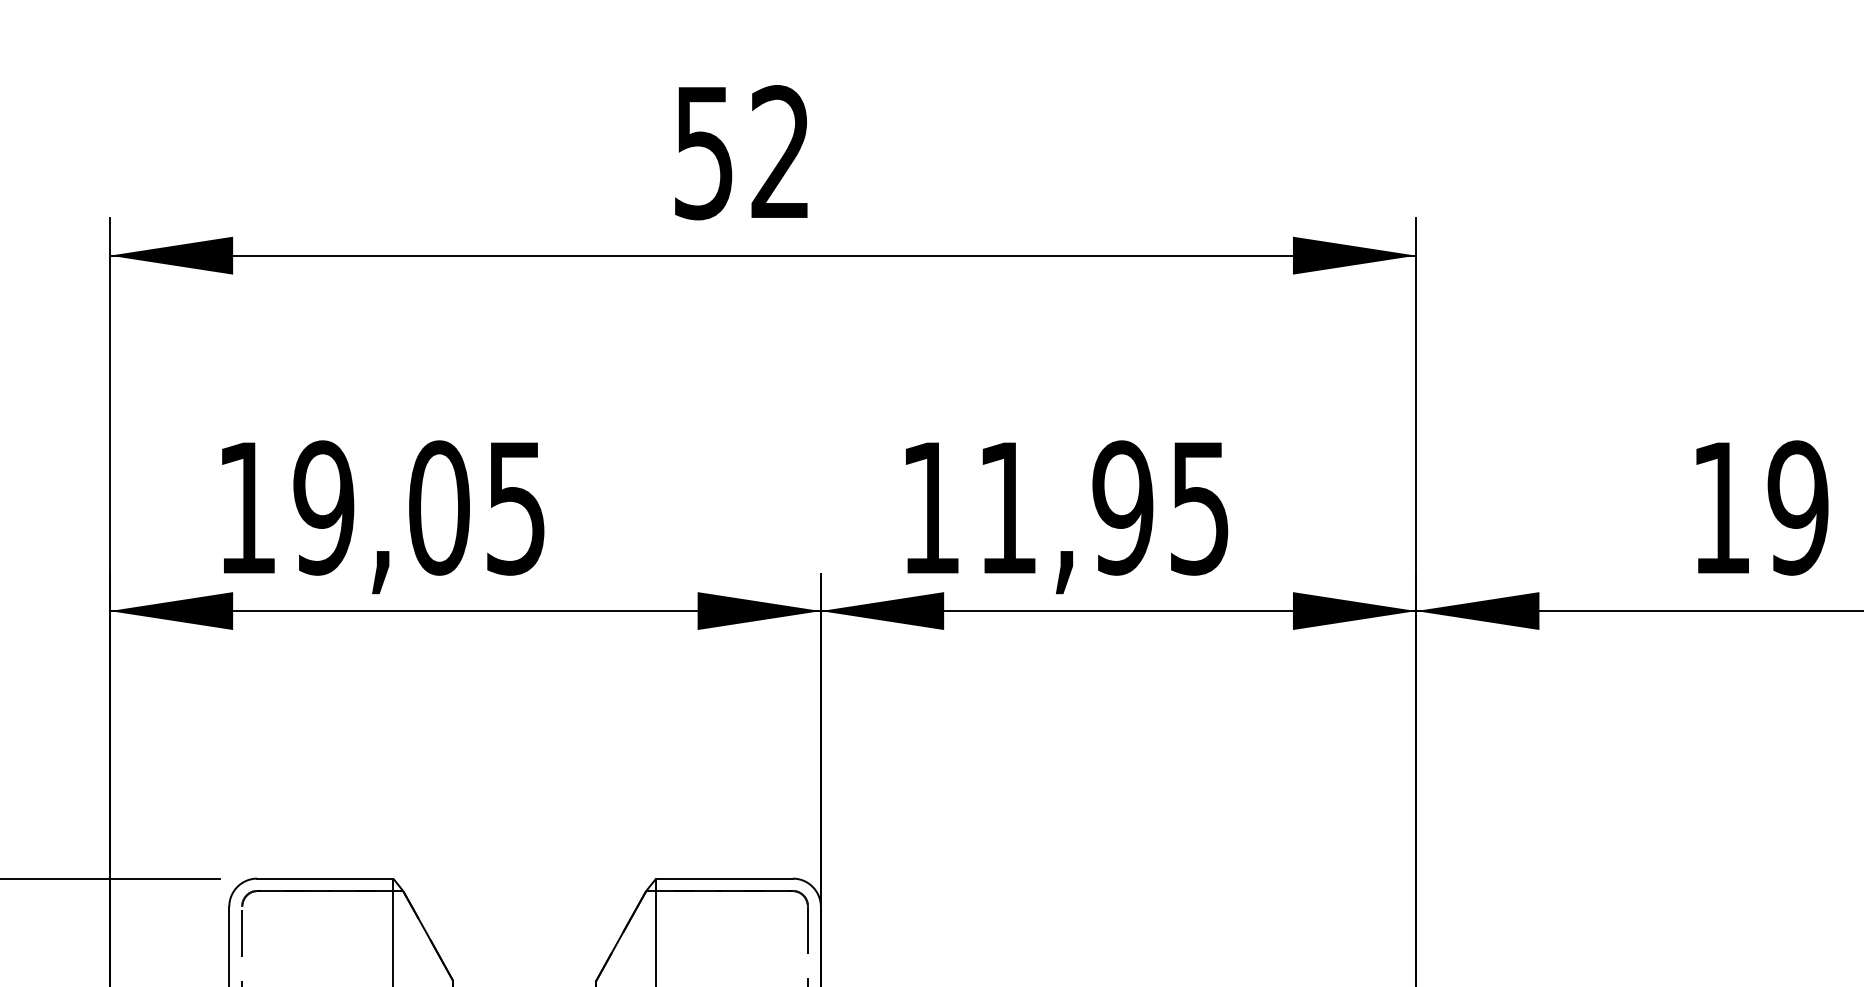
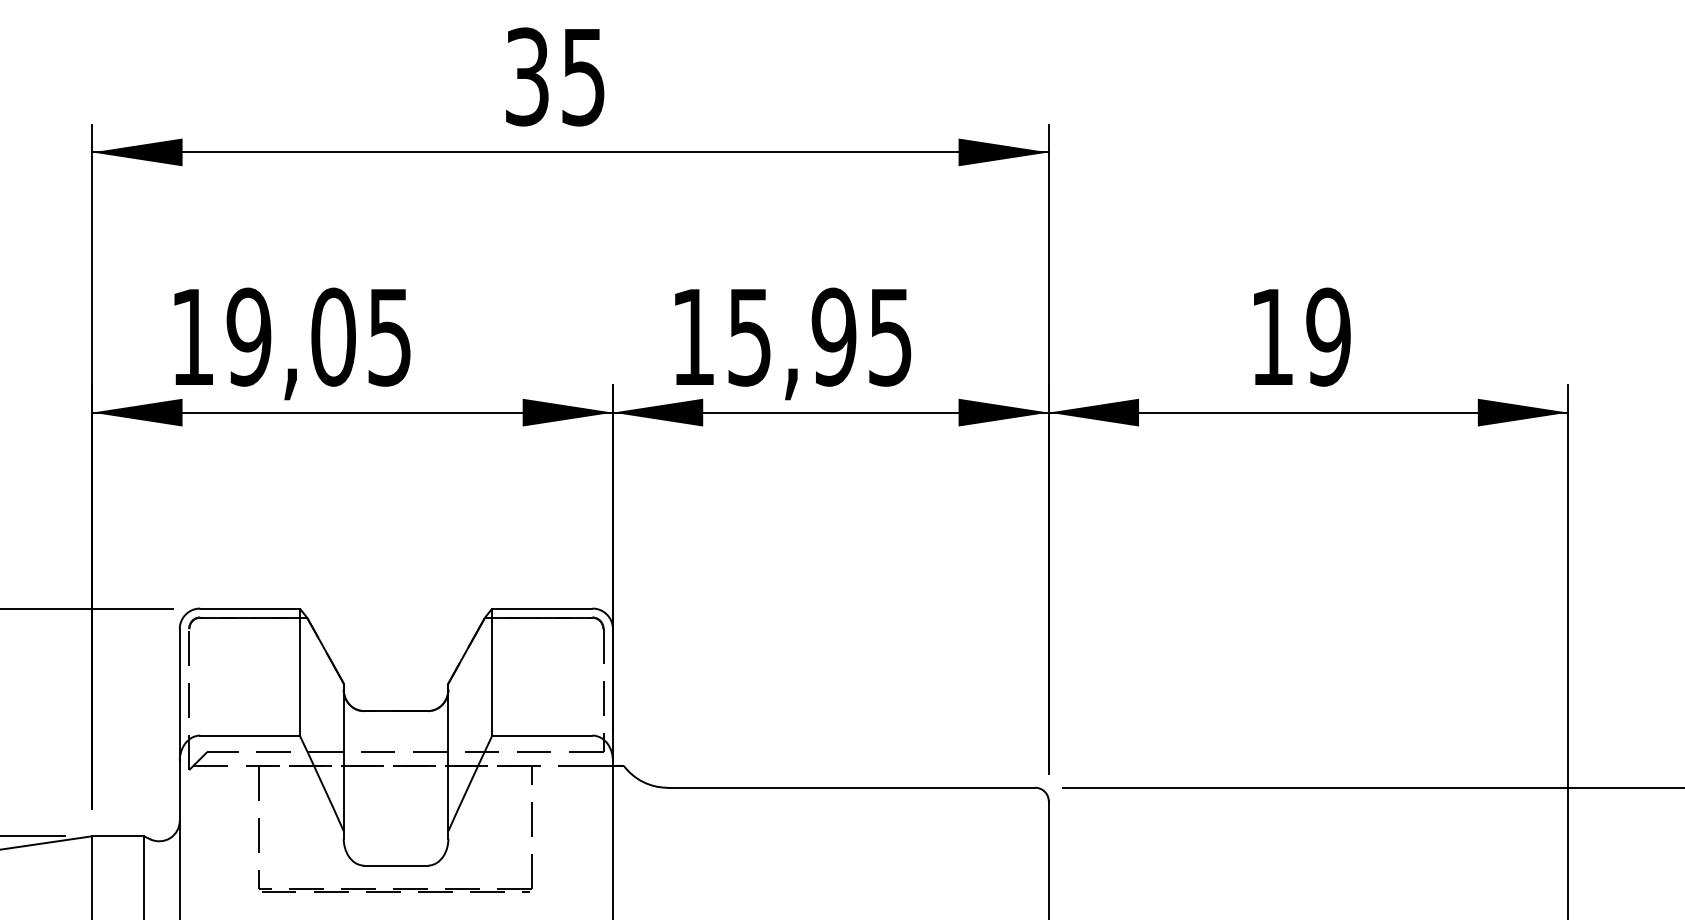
text: (742, 152) -> (555, 76), 52 -> 35
text: (1007, 508) -> (749, 337), 11,95 -> 15,95

